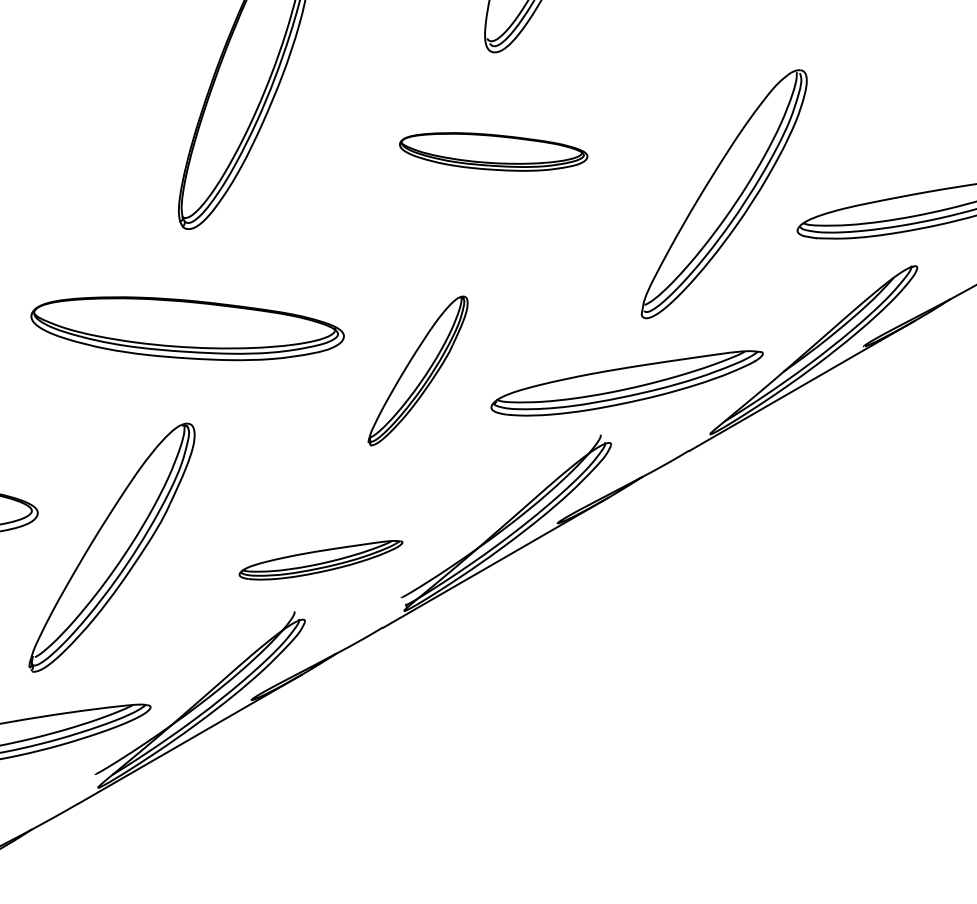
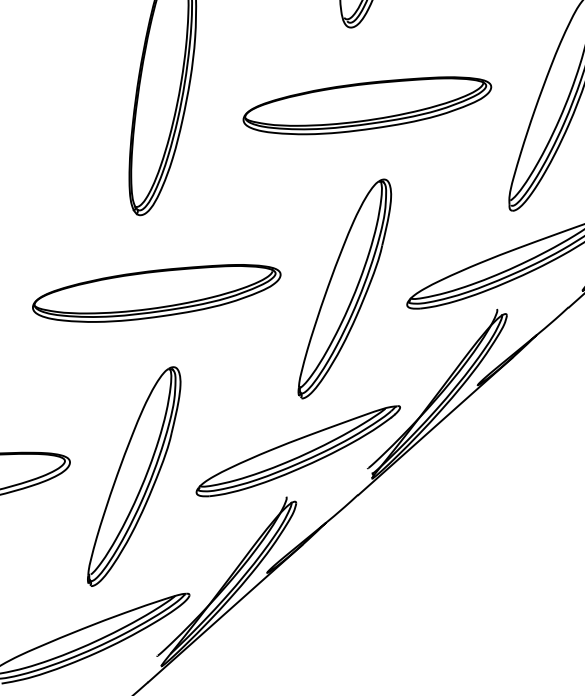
part: (493, 151) -> (367, 105), size x1.67
part: (417, 370) -> (343, 288), size x1.67
part: (320, 560) -> (298, 452), size x1.67

